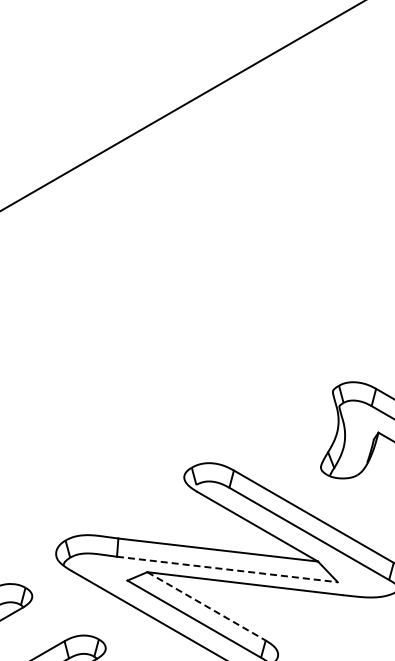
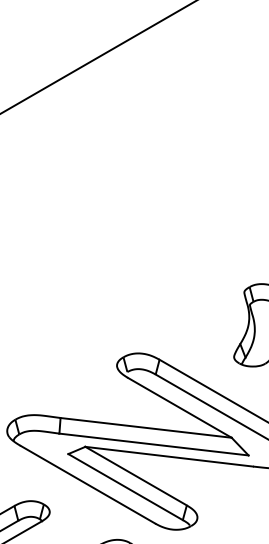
line: (227, 569) -> (154, 444), dashed -> solid
line: (206, 606) -> (136, 476), dashed -> solid

